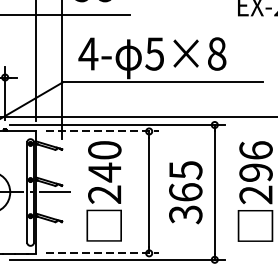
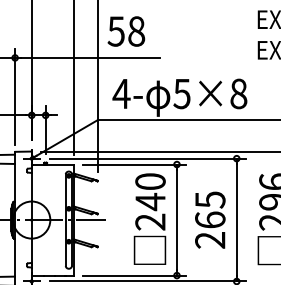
line: (102, 131) -> (134, 164), dashed -> solid
text: (103, 190) -> (149, 218), moved
text: (185, 214) -> (210, 240), 365 -> 265
line: (102, 253) -> (134, 275), dashed -> solid

